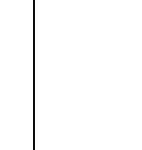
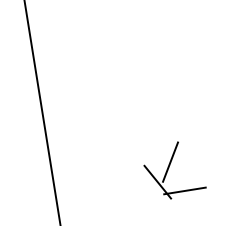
hatch: (106, 126) -> (173, 169), added

